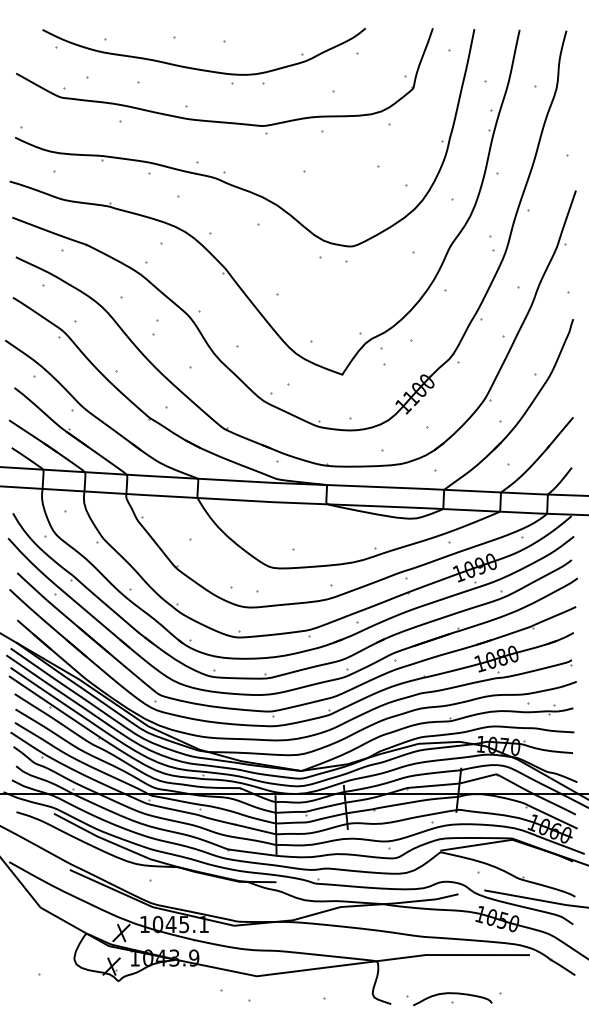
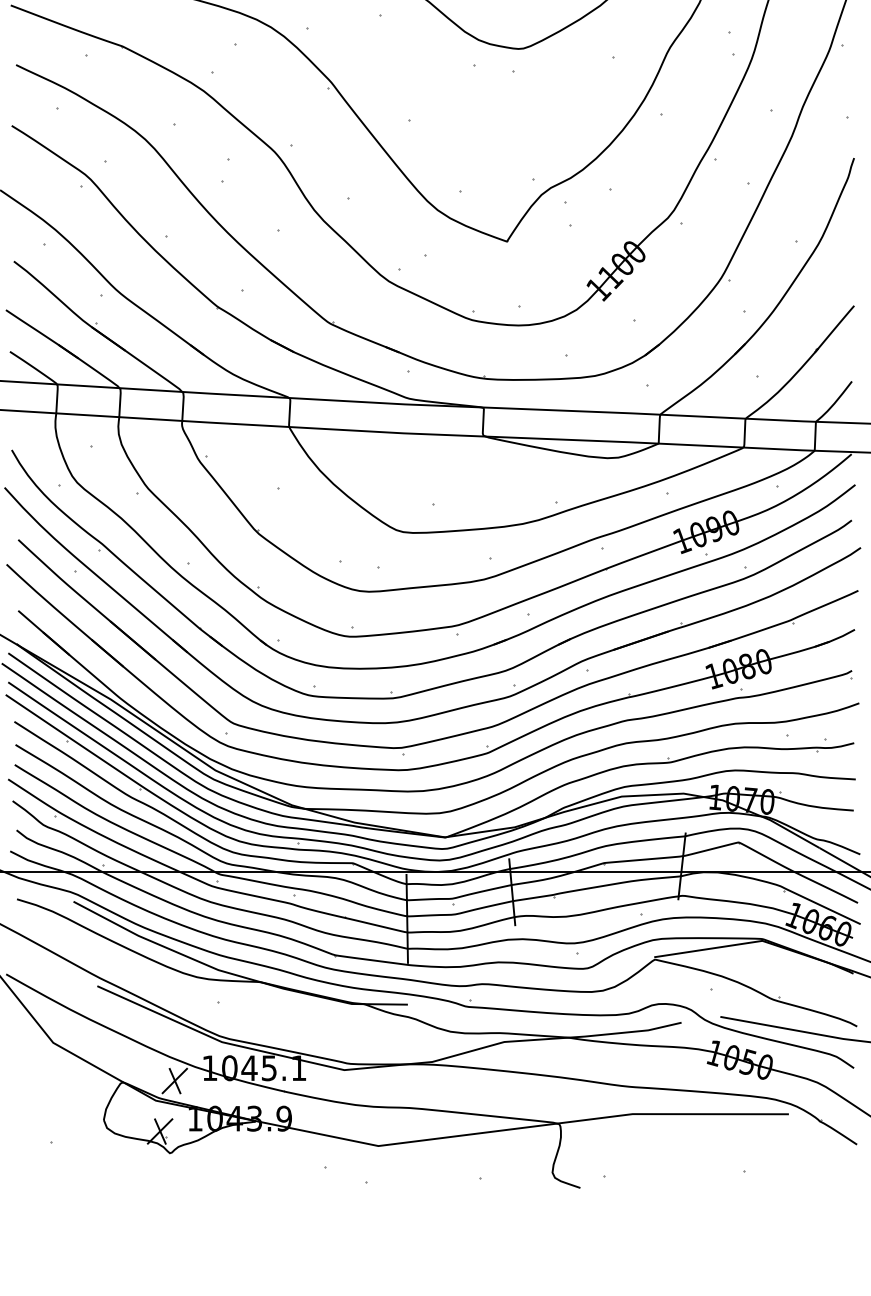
part: (452, 999) -> (672, 1180), removed

